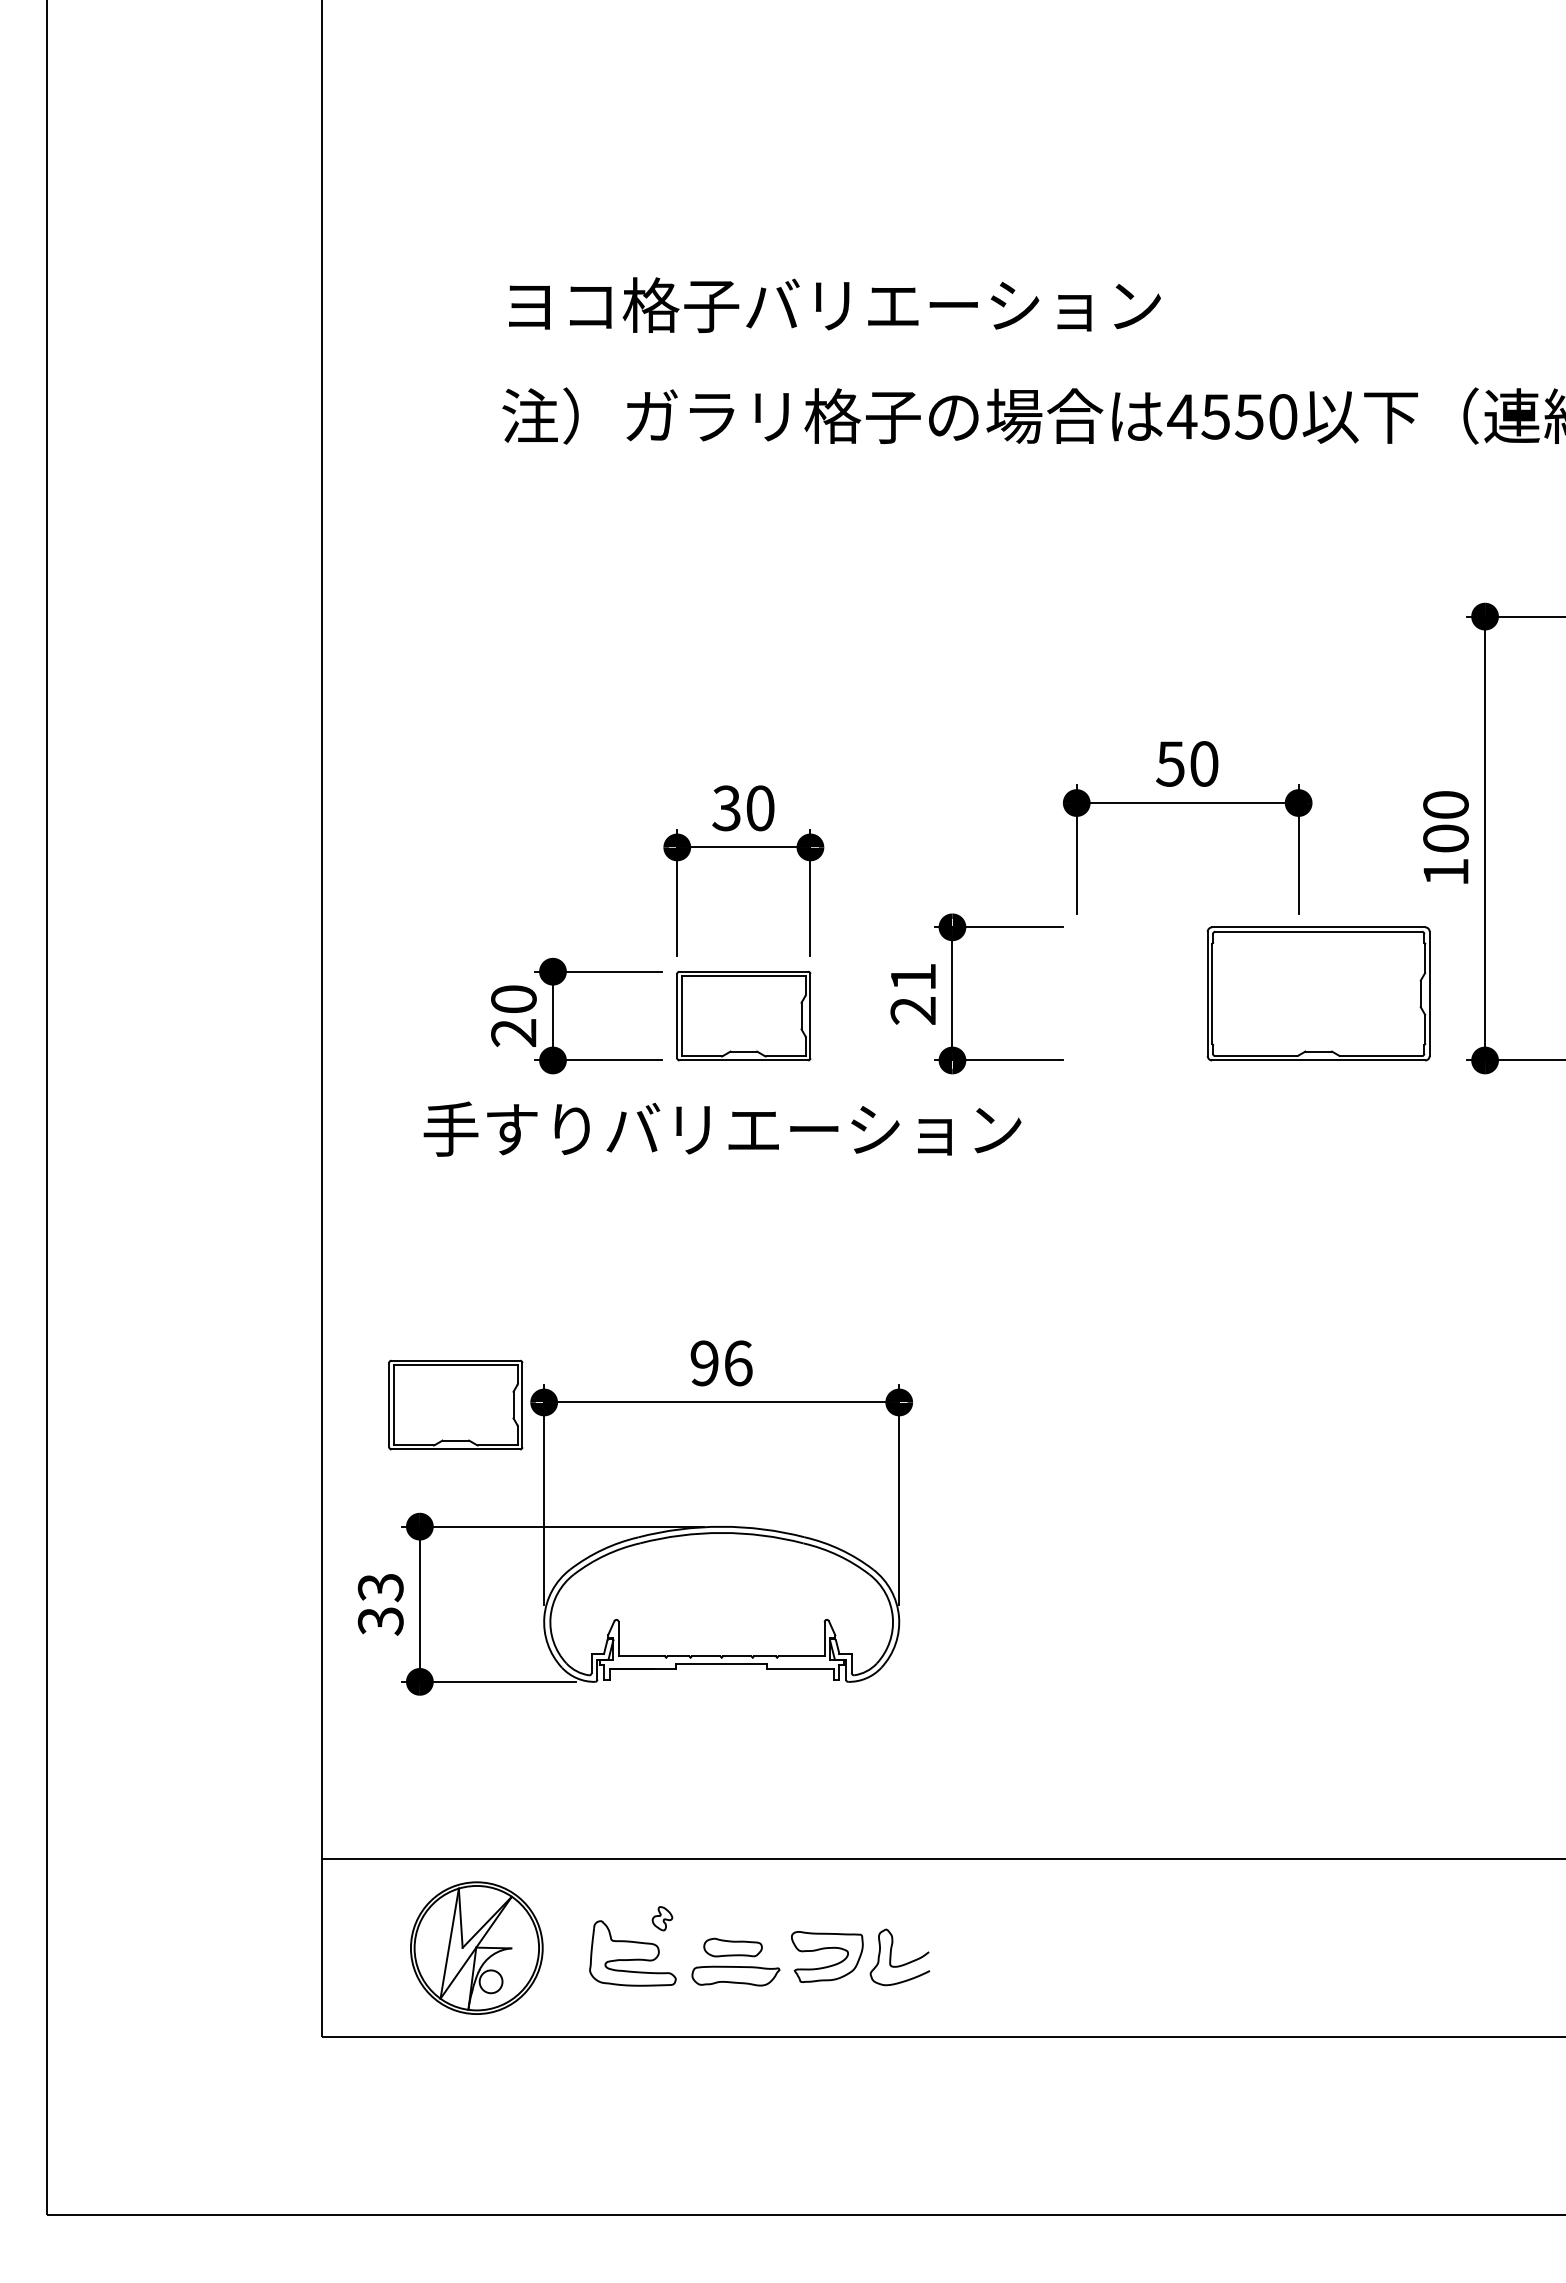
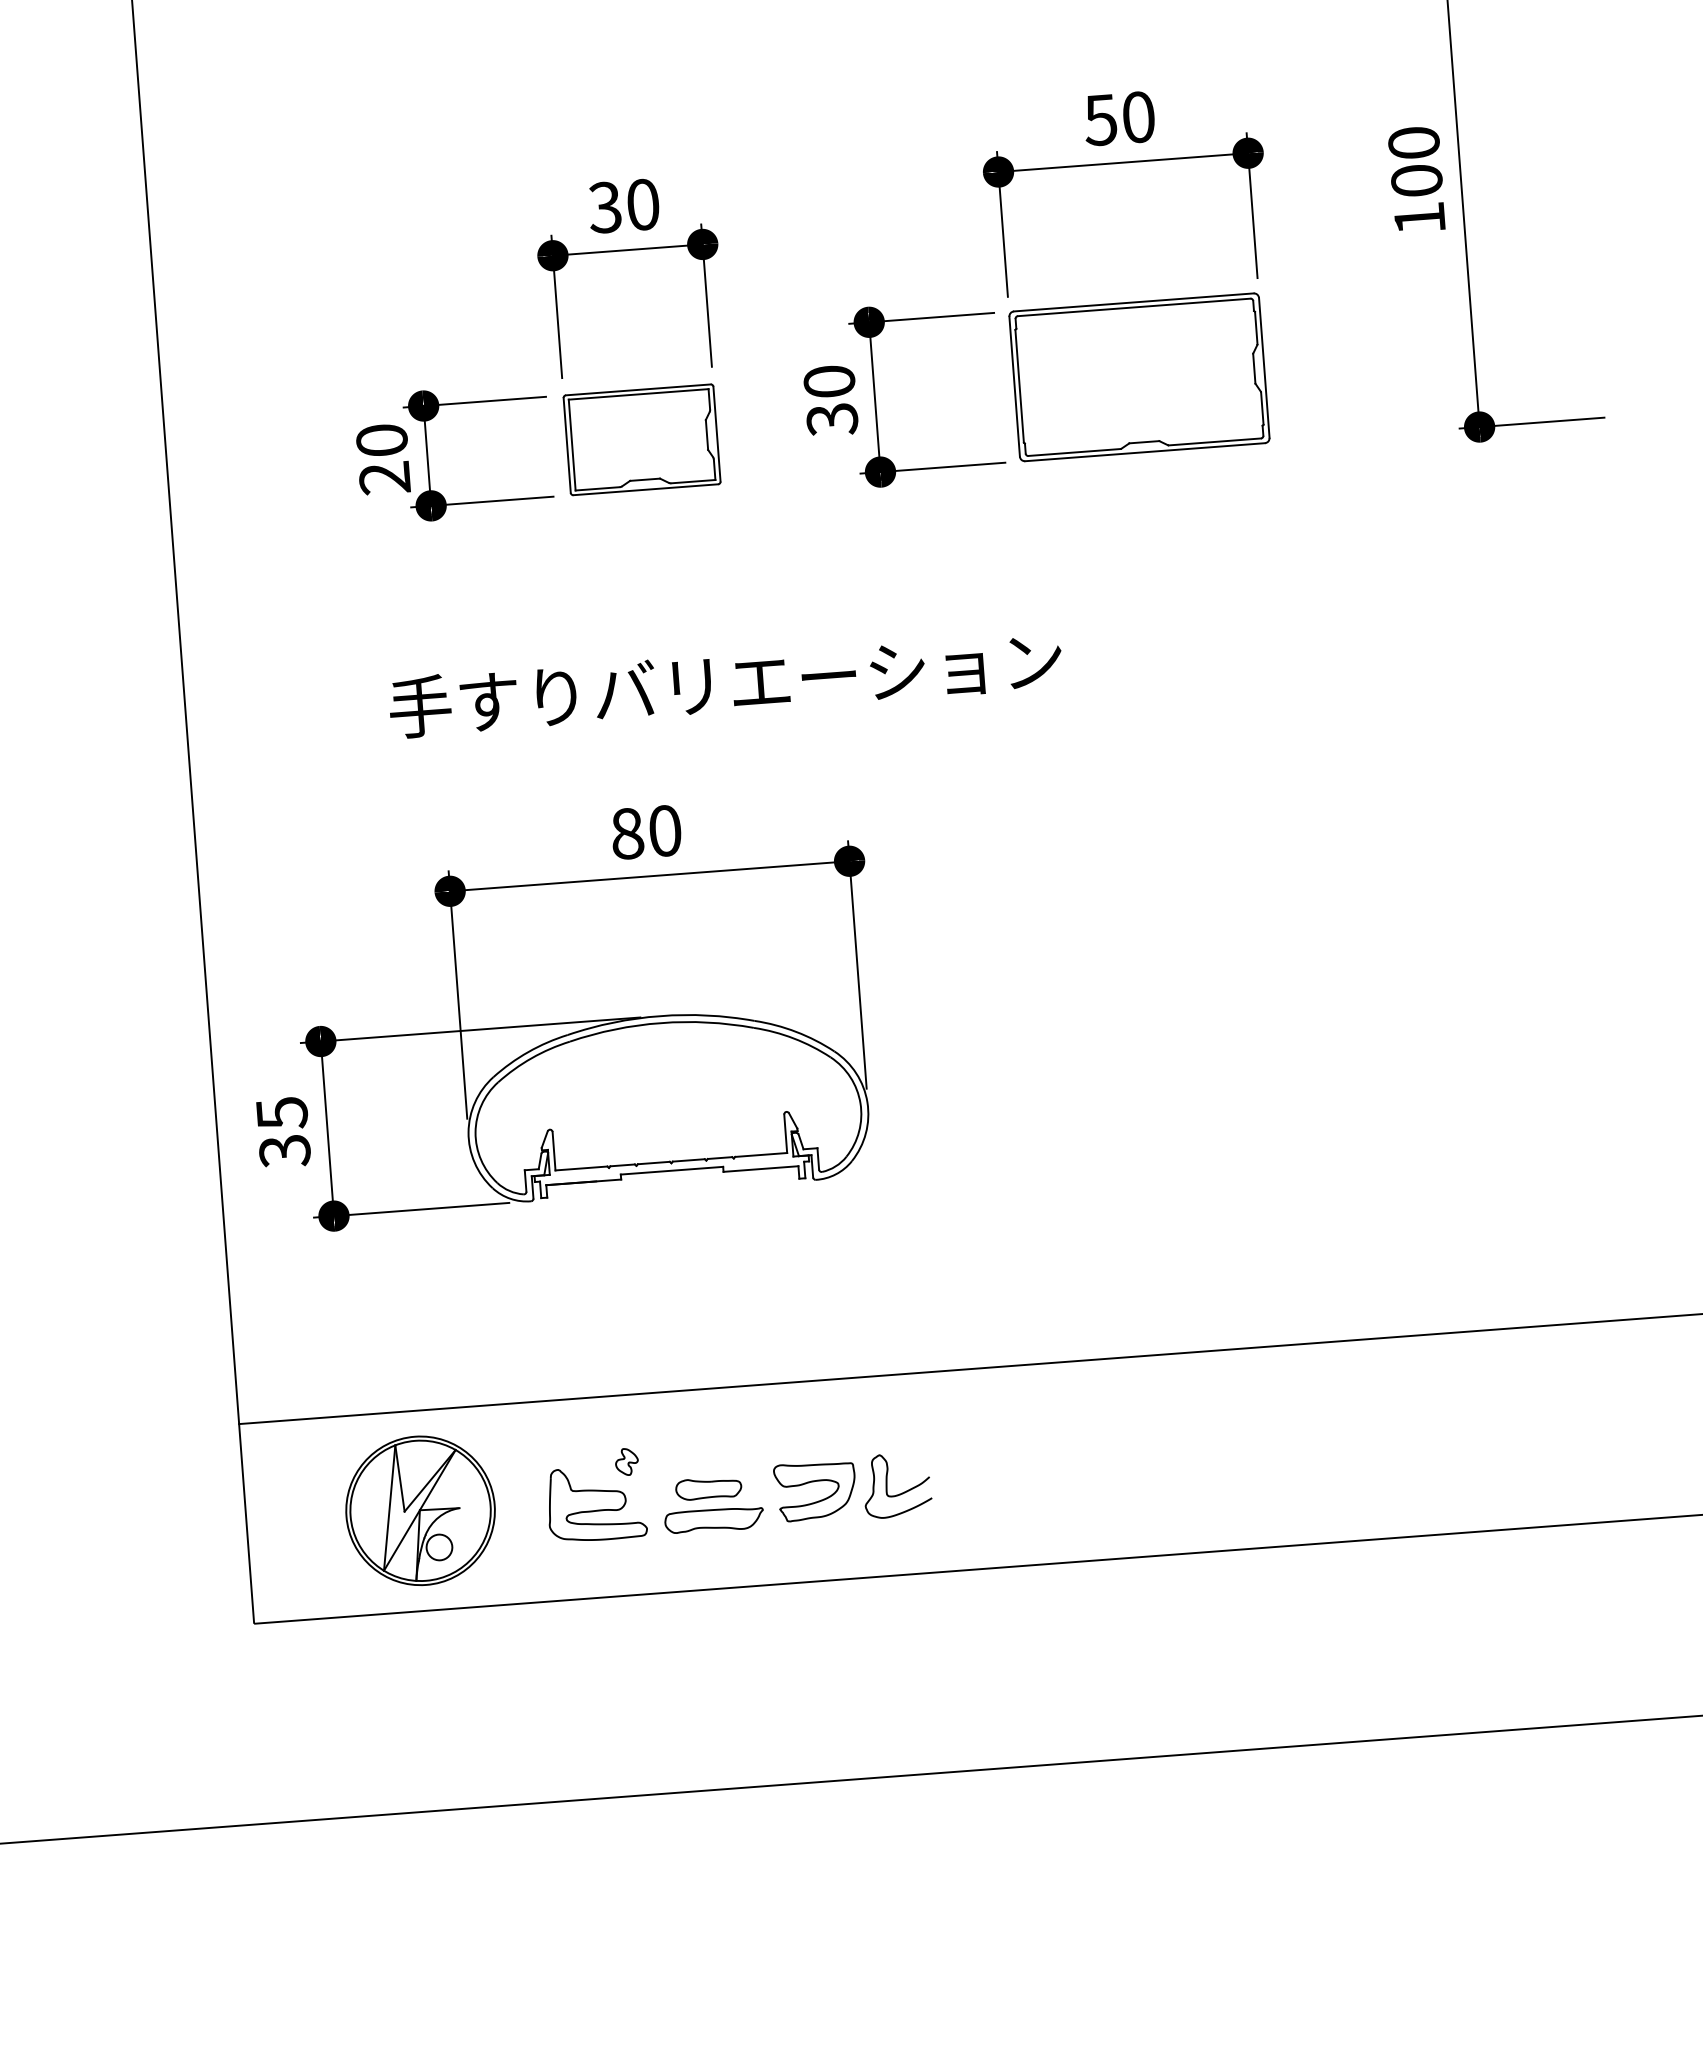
part: (1318, 993) -> (1139, 376), moved
text: (913, 994) -> (831, 401), 21 -> 30
text: (722, 1128) -> (725, 682), moved
text: (721, 1363) -> (646, 832), 96 -> 80
part: (455, 1404) -> (350, 901), removed
text: (380, 1587) -> (281, 1113), 33 -> 35

